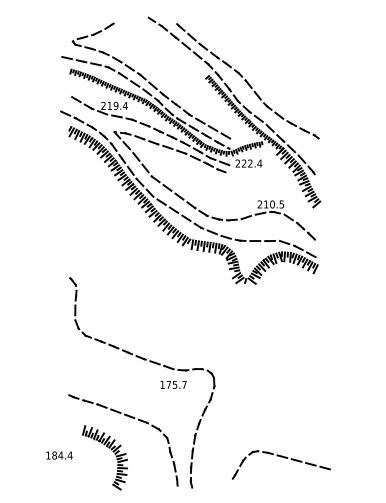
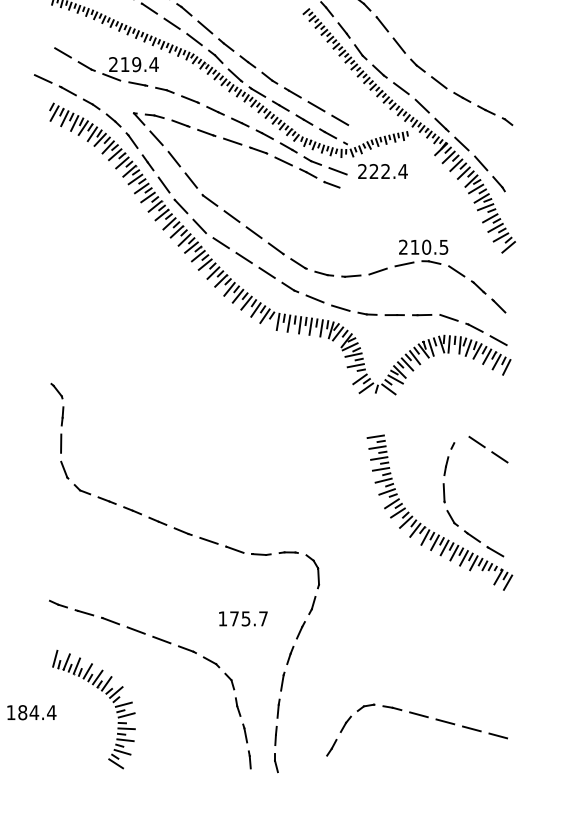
part: (279, 347) -> (439, 512), added
text: (173, 384) -> (243, 618), moved
part: (108, 448) -> (100, 692), moved
part: (280, 457) -> (415, 716), moved

